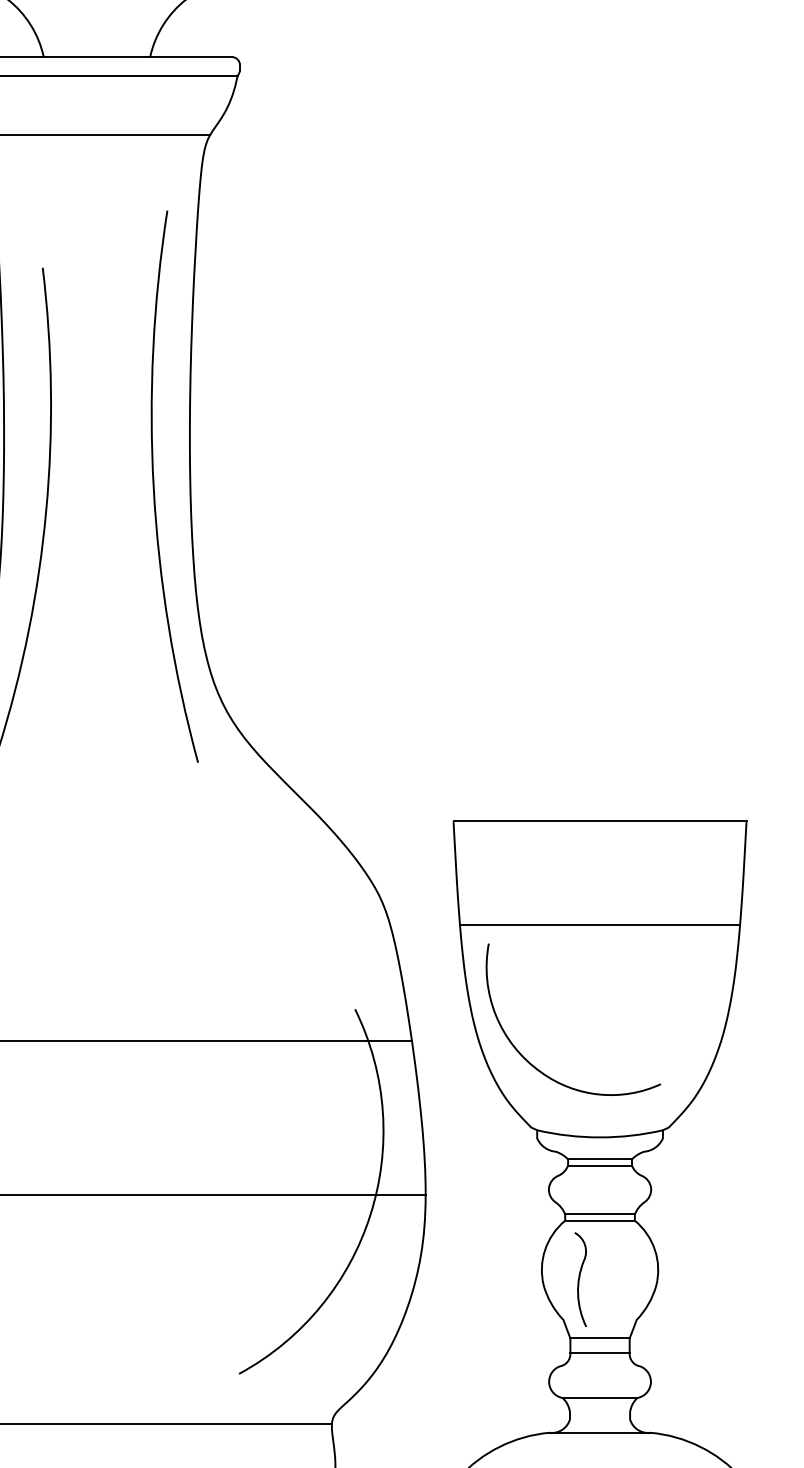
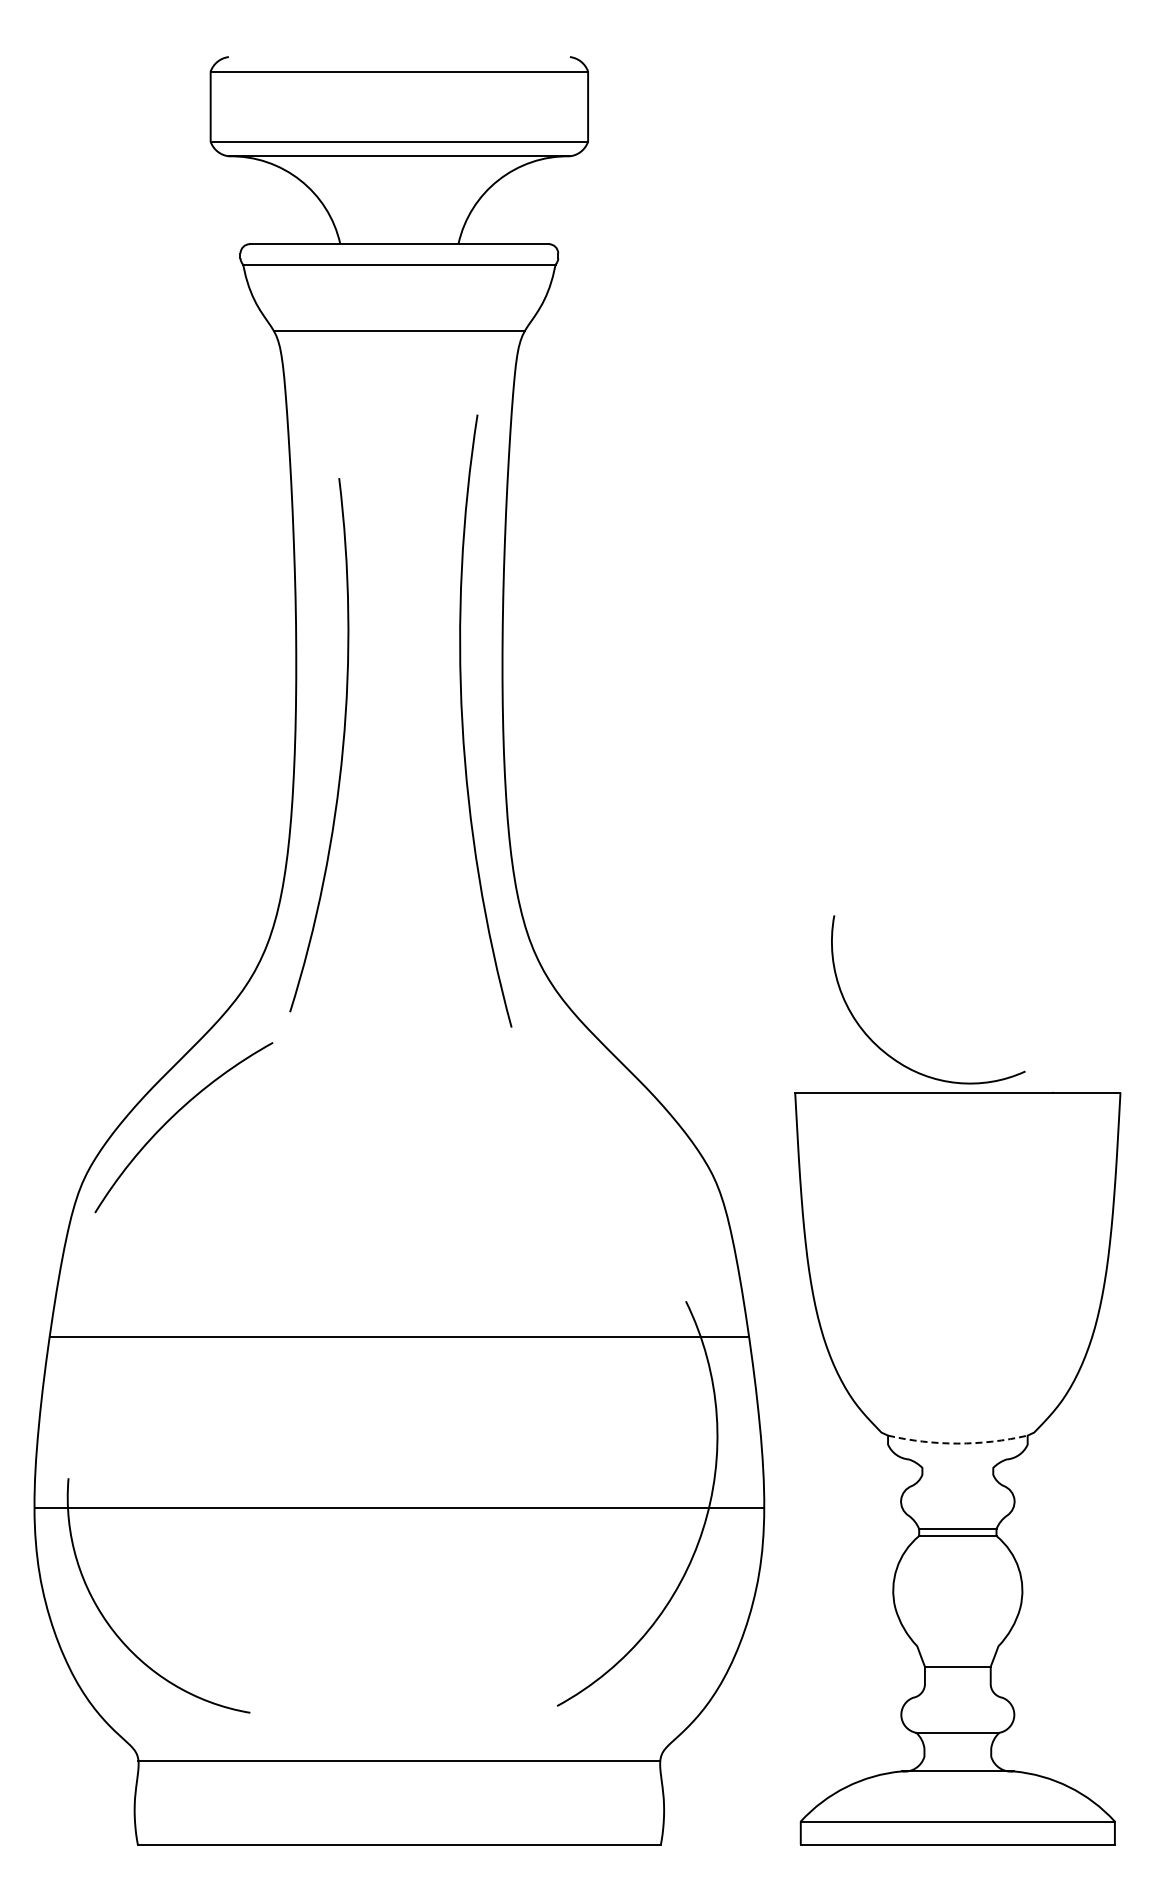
line: (599, 924) -> (957, 1207), removed
curve: (533, 1065) -> (884, 1050), moved
arc: (599, 1137) -> (957, 1443), solid -> dashed
line: (599, 1158) -> (957, 1467), removed
line: (599, 1165) -> (957, 1474), removed
curve: (579, 1278) -> (935, 1600), removed
line: (599, 1353) -> (957, 1683), removed

